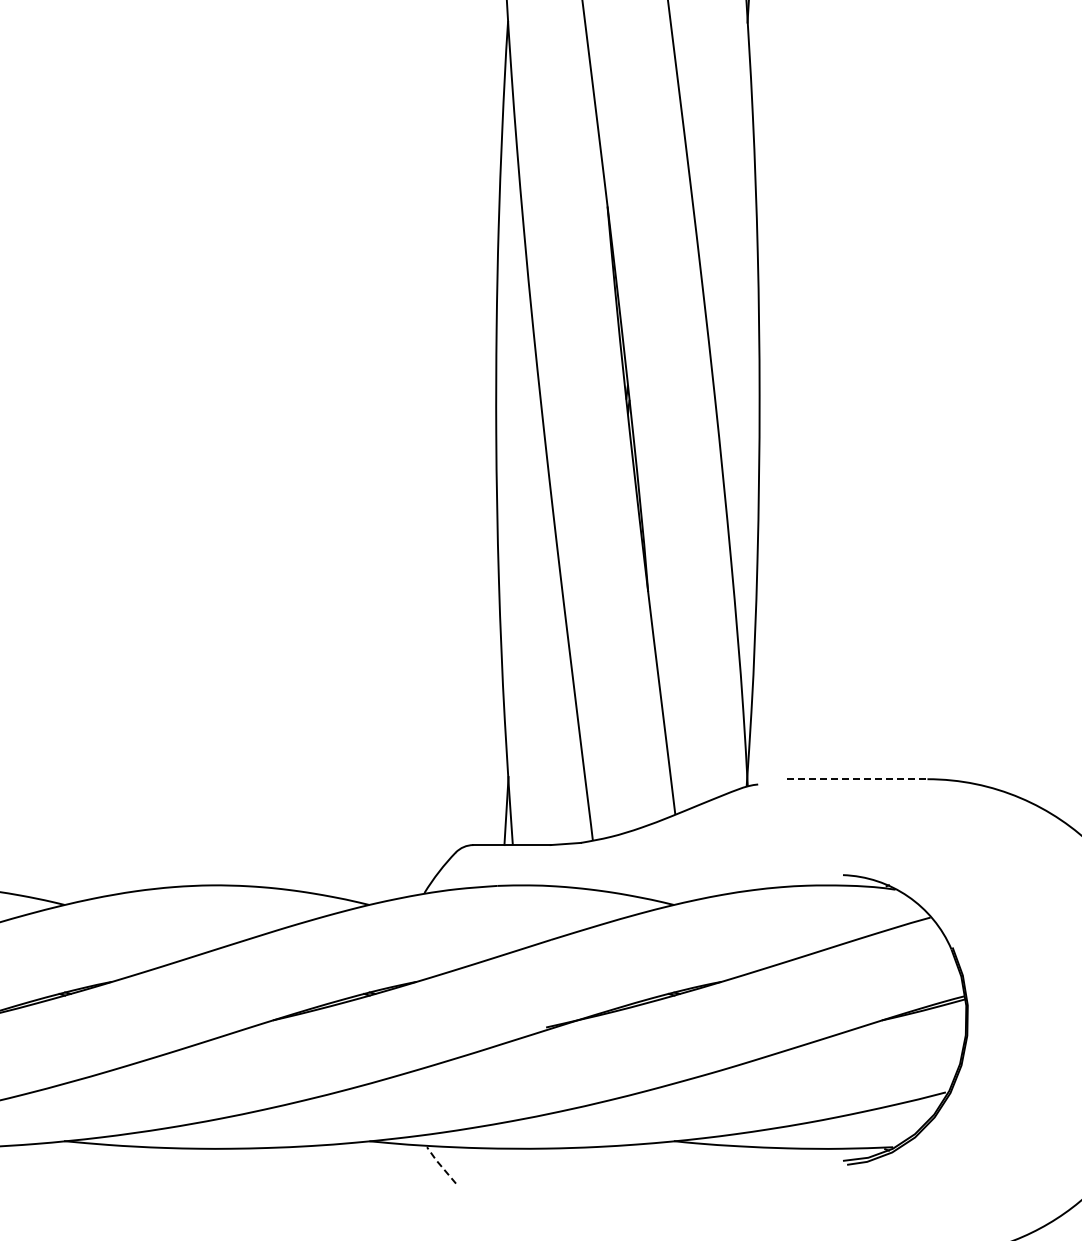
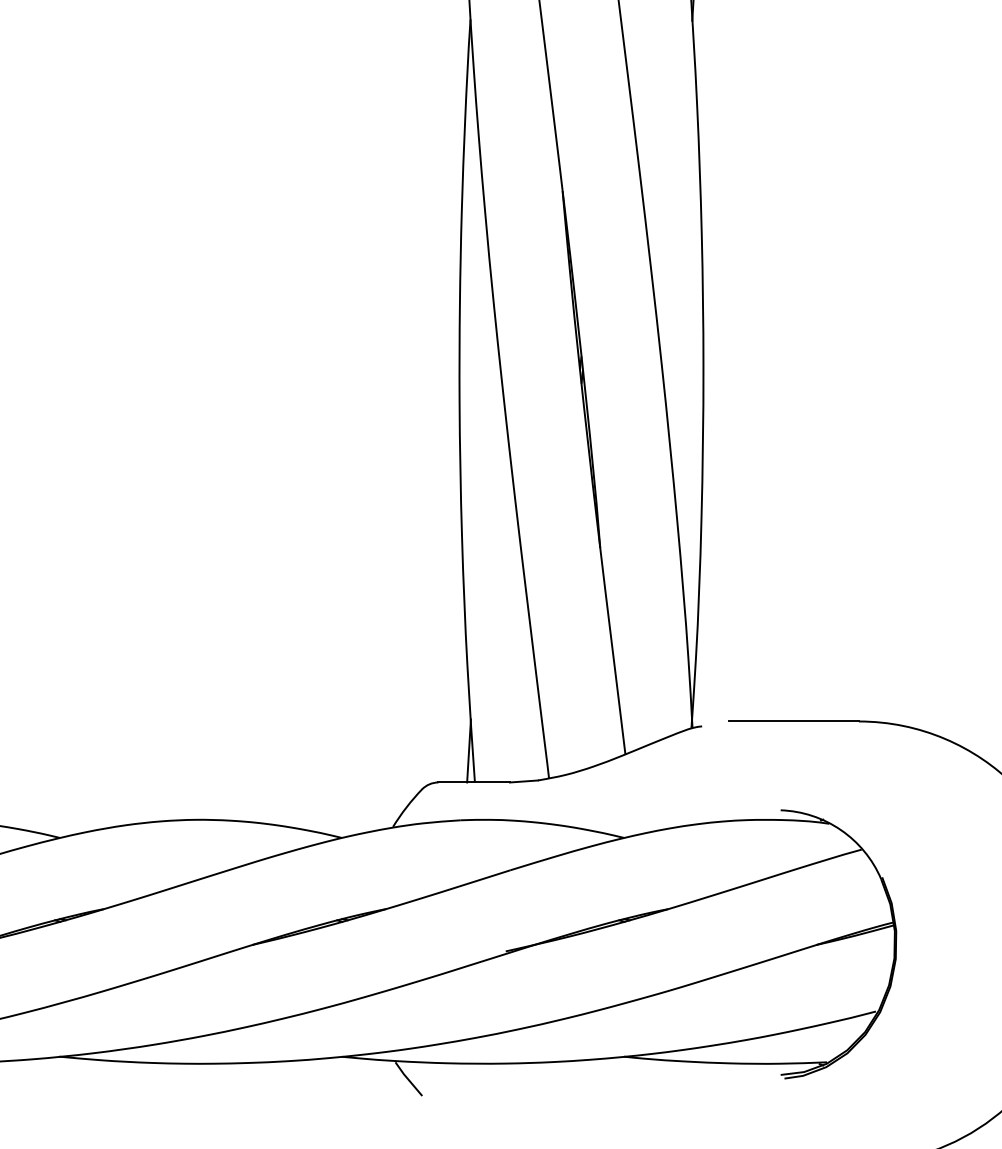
line: (857, 779) -> (794, 721), dashed -> solid
line: (440, 1165) -> (407, 1079), dashed -> solid

